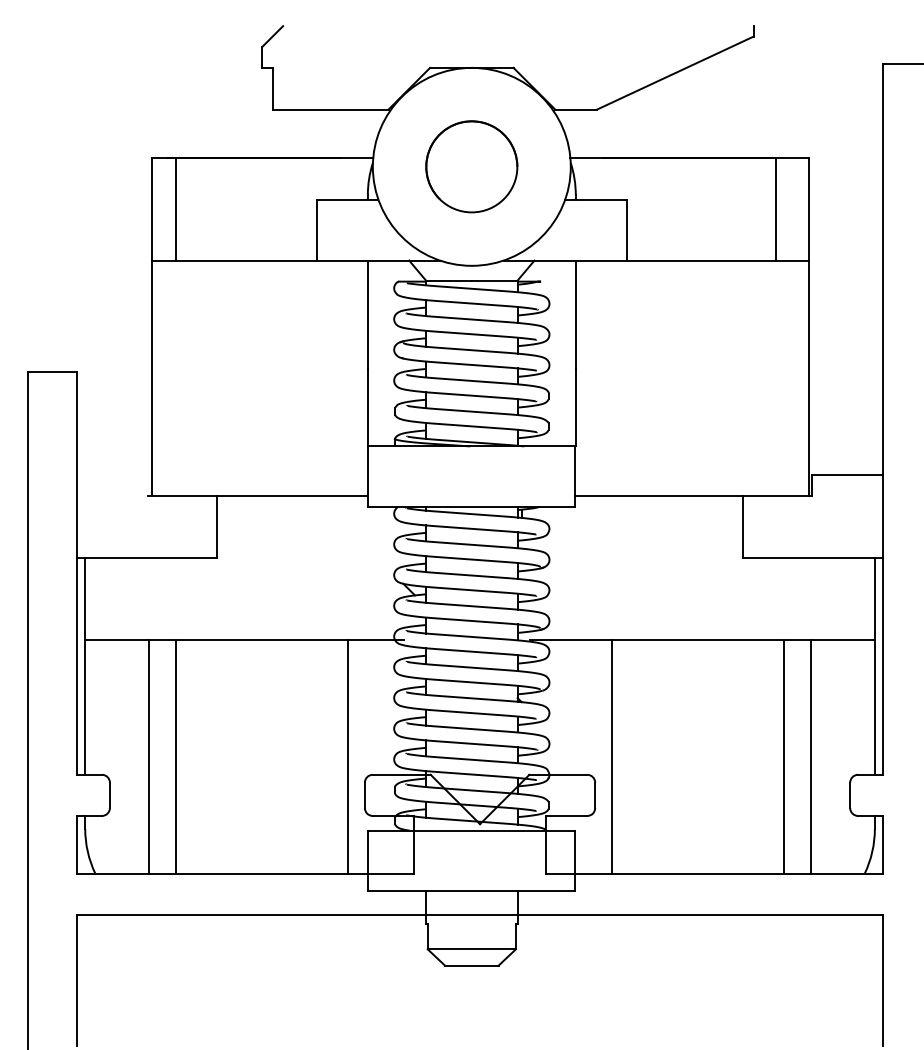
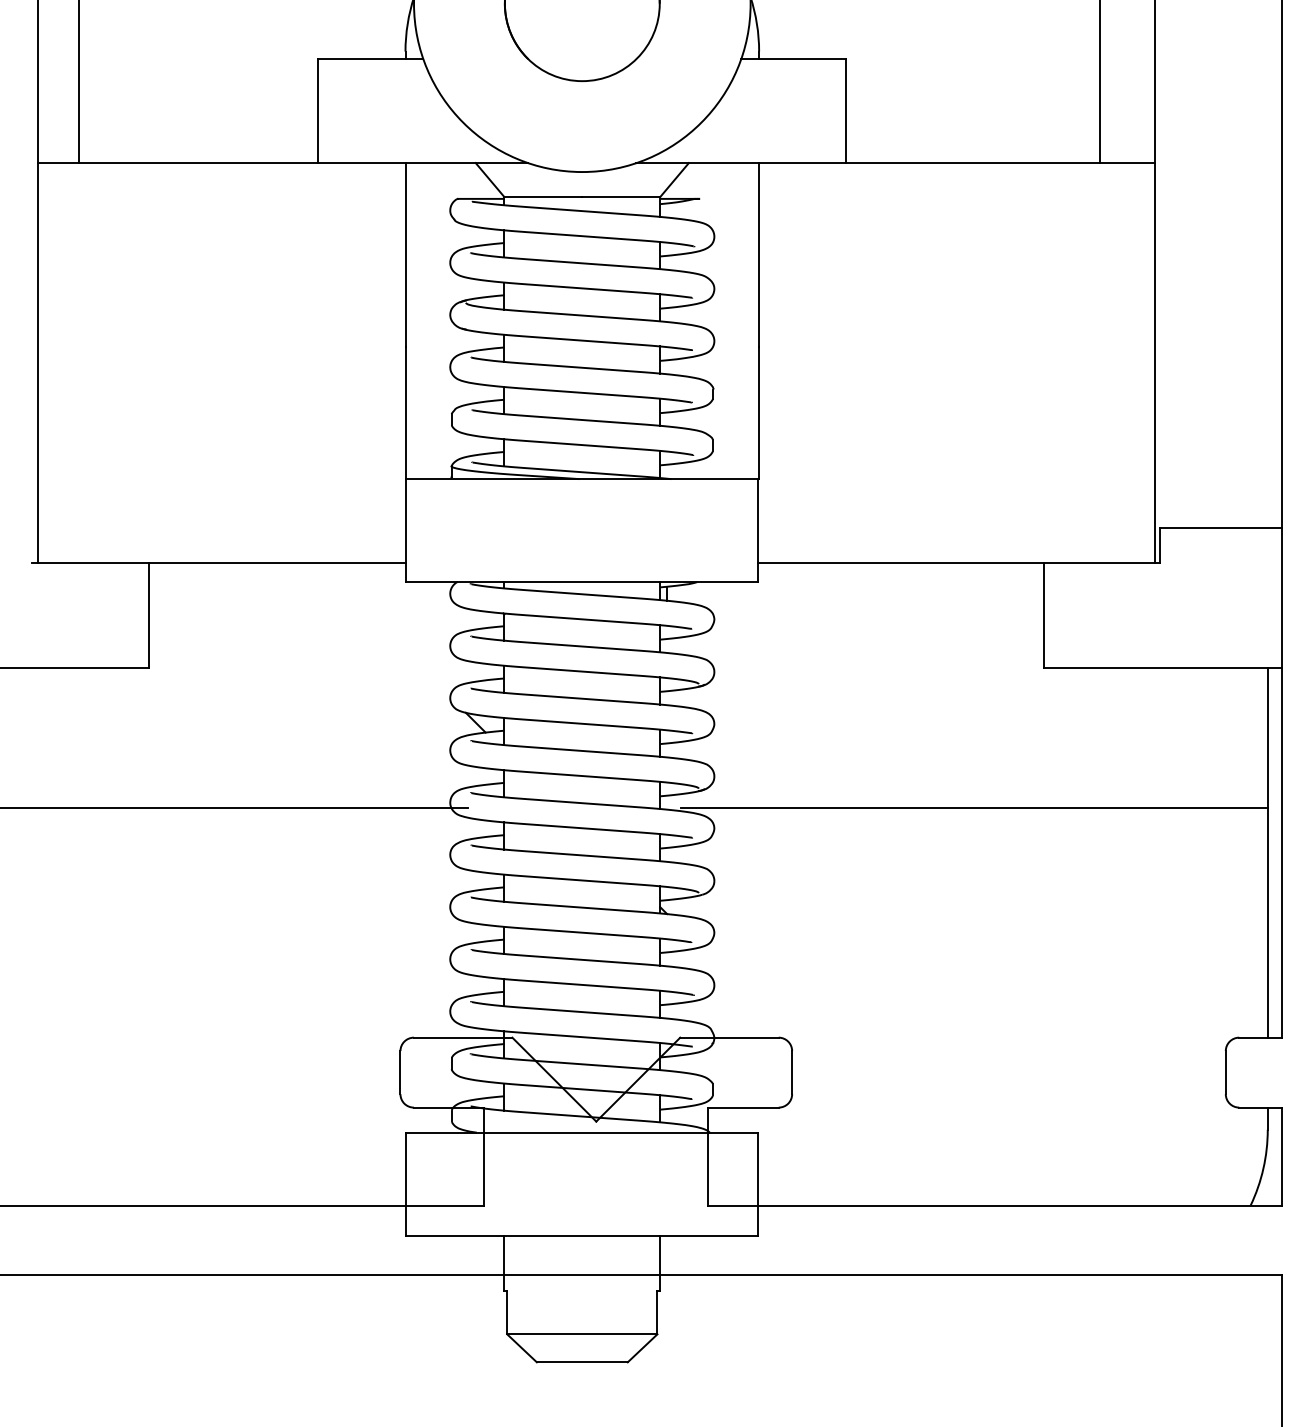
line: (149, 756) -> (34, 1006), removed
line: (175, 756) -> (78, 1006), removed
line: (348, 756) -> (372, 1006), removed
line: (611, 756) -> (819, 1006), removed
line: (784, 756) -> (1114, 1006), removed
line: (810, 756) -> (1158, 1006), removed

